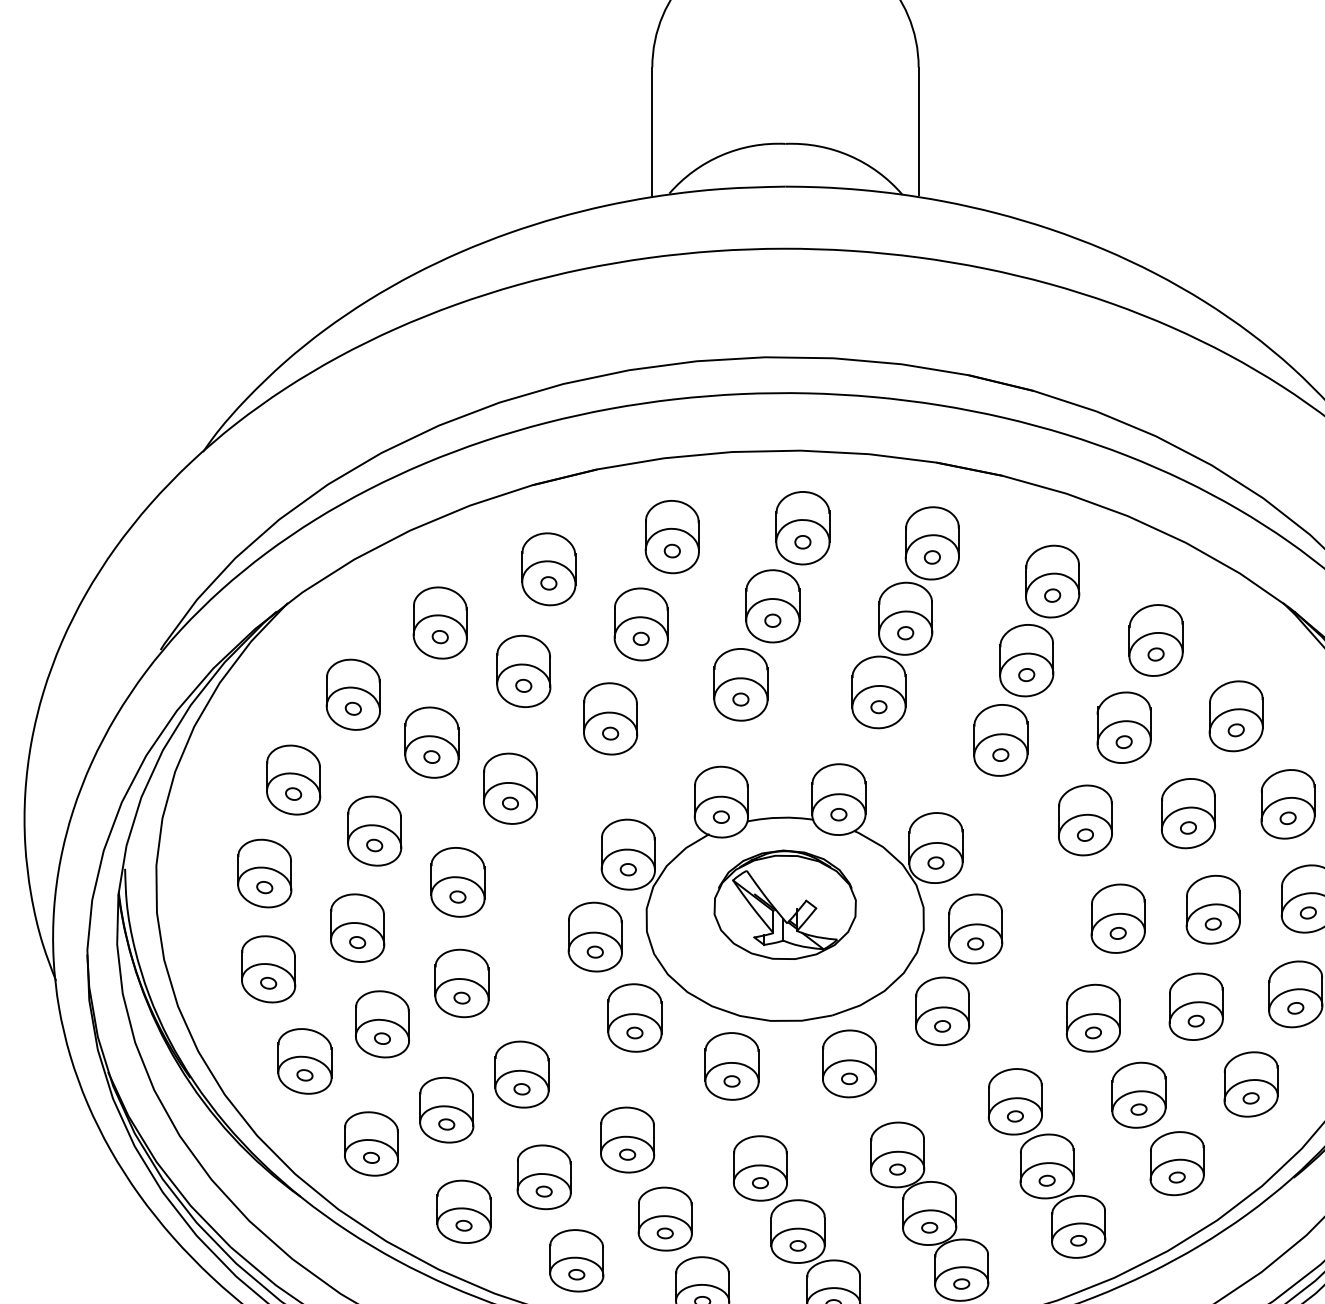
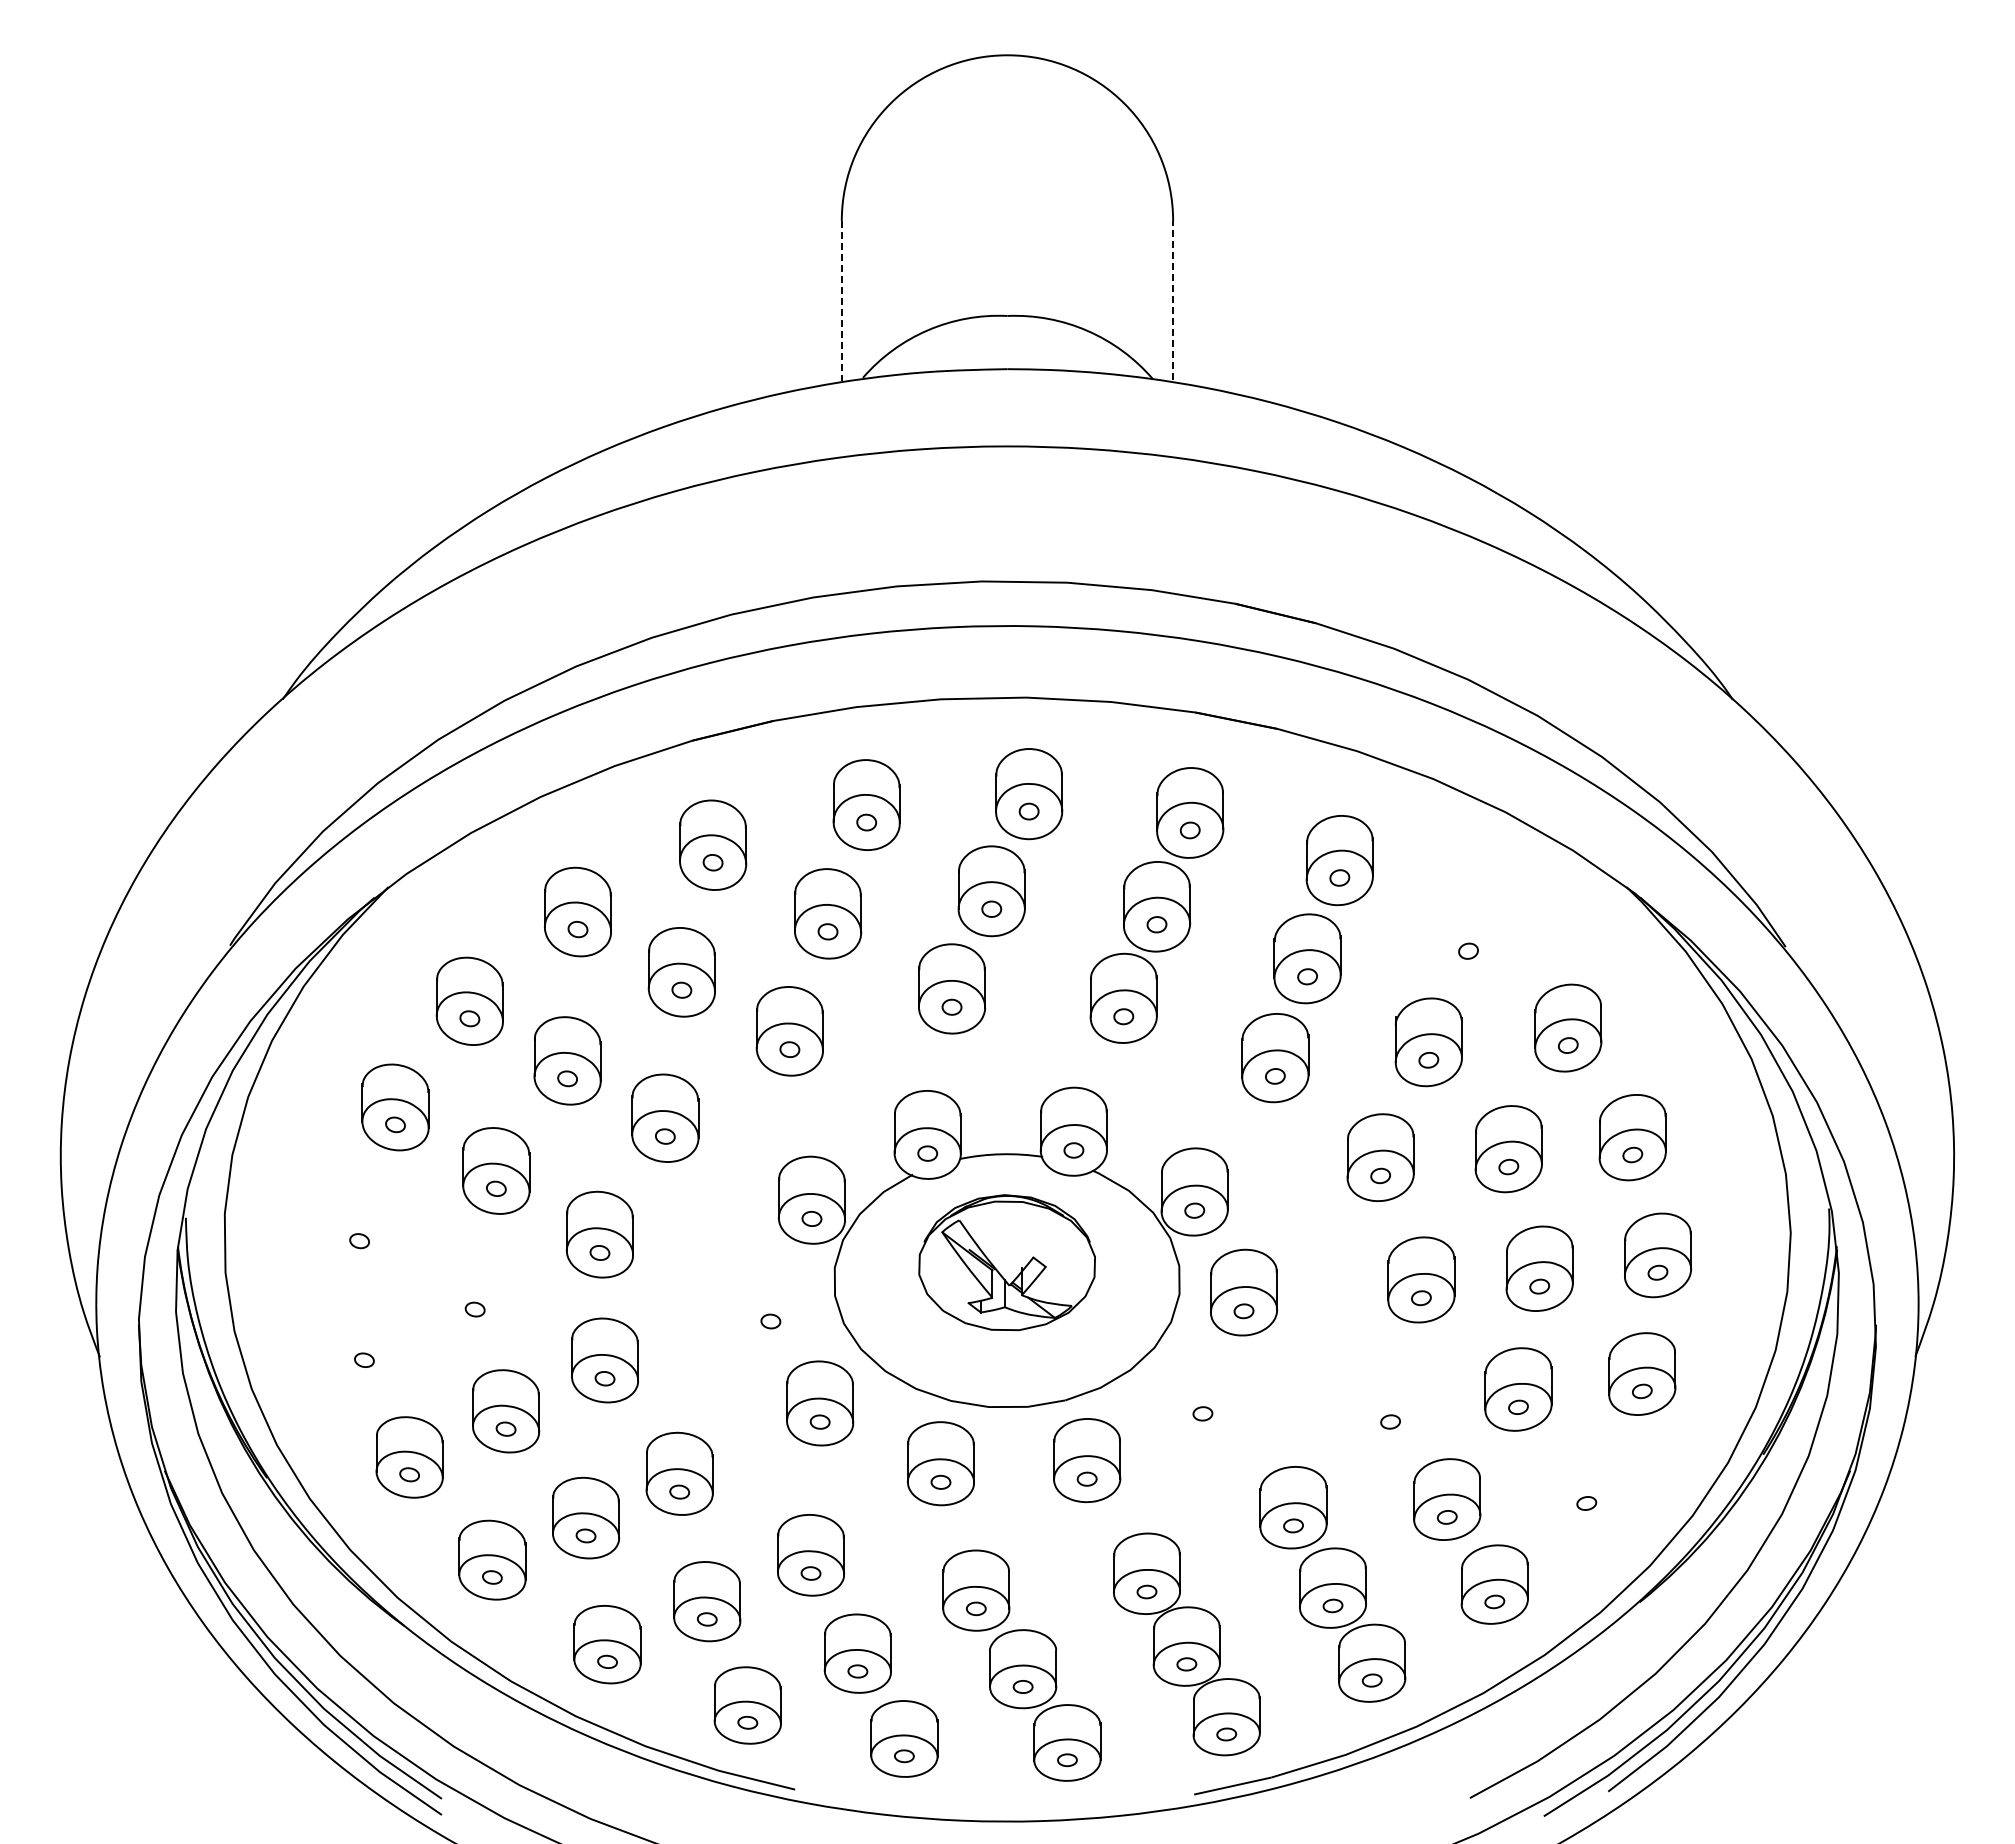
line: (918, 130) -> (1173, 299), solid -> dashed
line: (652, 131) -> (841, 300), solid -> dashed
part: (1156, 640) -> (1468, 933), removed
part: (264, 873) -> (359, 1223), removed
part: (357, 928) -> (475, 1291), removed
part: (595, 936) -> (770, 1302), removed
part: (268, 969) -> (364, 1342), removed
part: (942, 1011) -> (1202, 1395), removed
part: (1093, 1018) -> (1390, 1403), removed
part: (1250, 1084) -> (1586, 1486), removed

